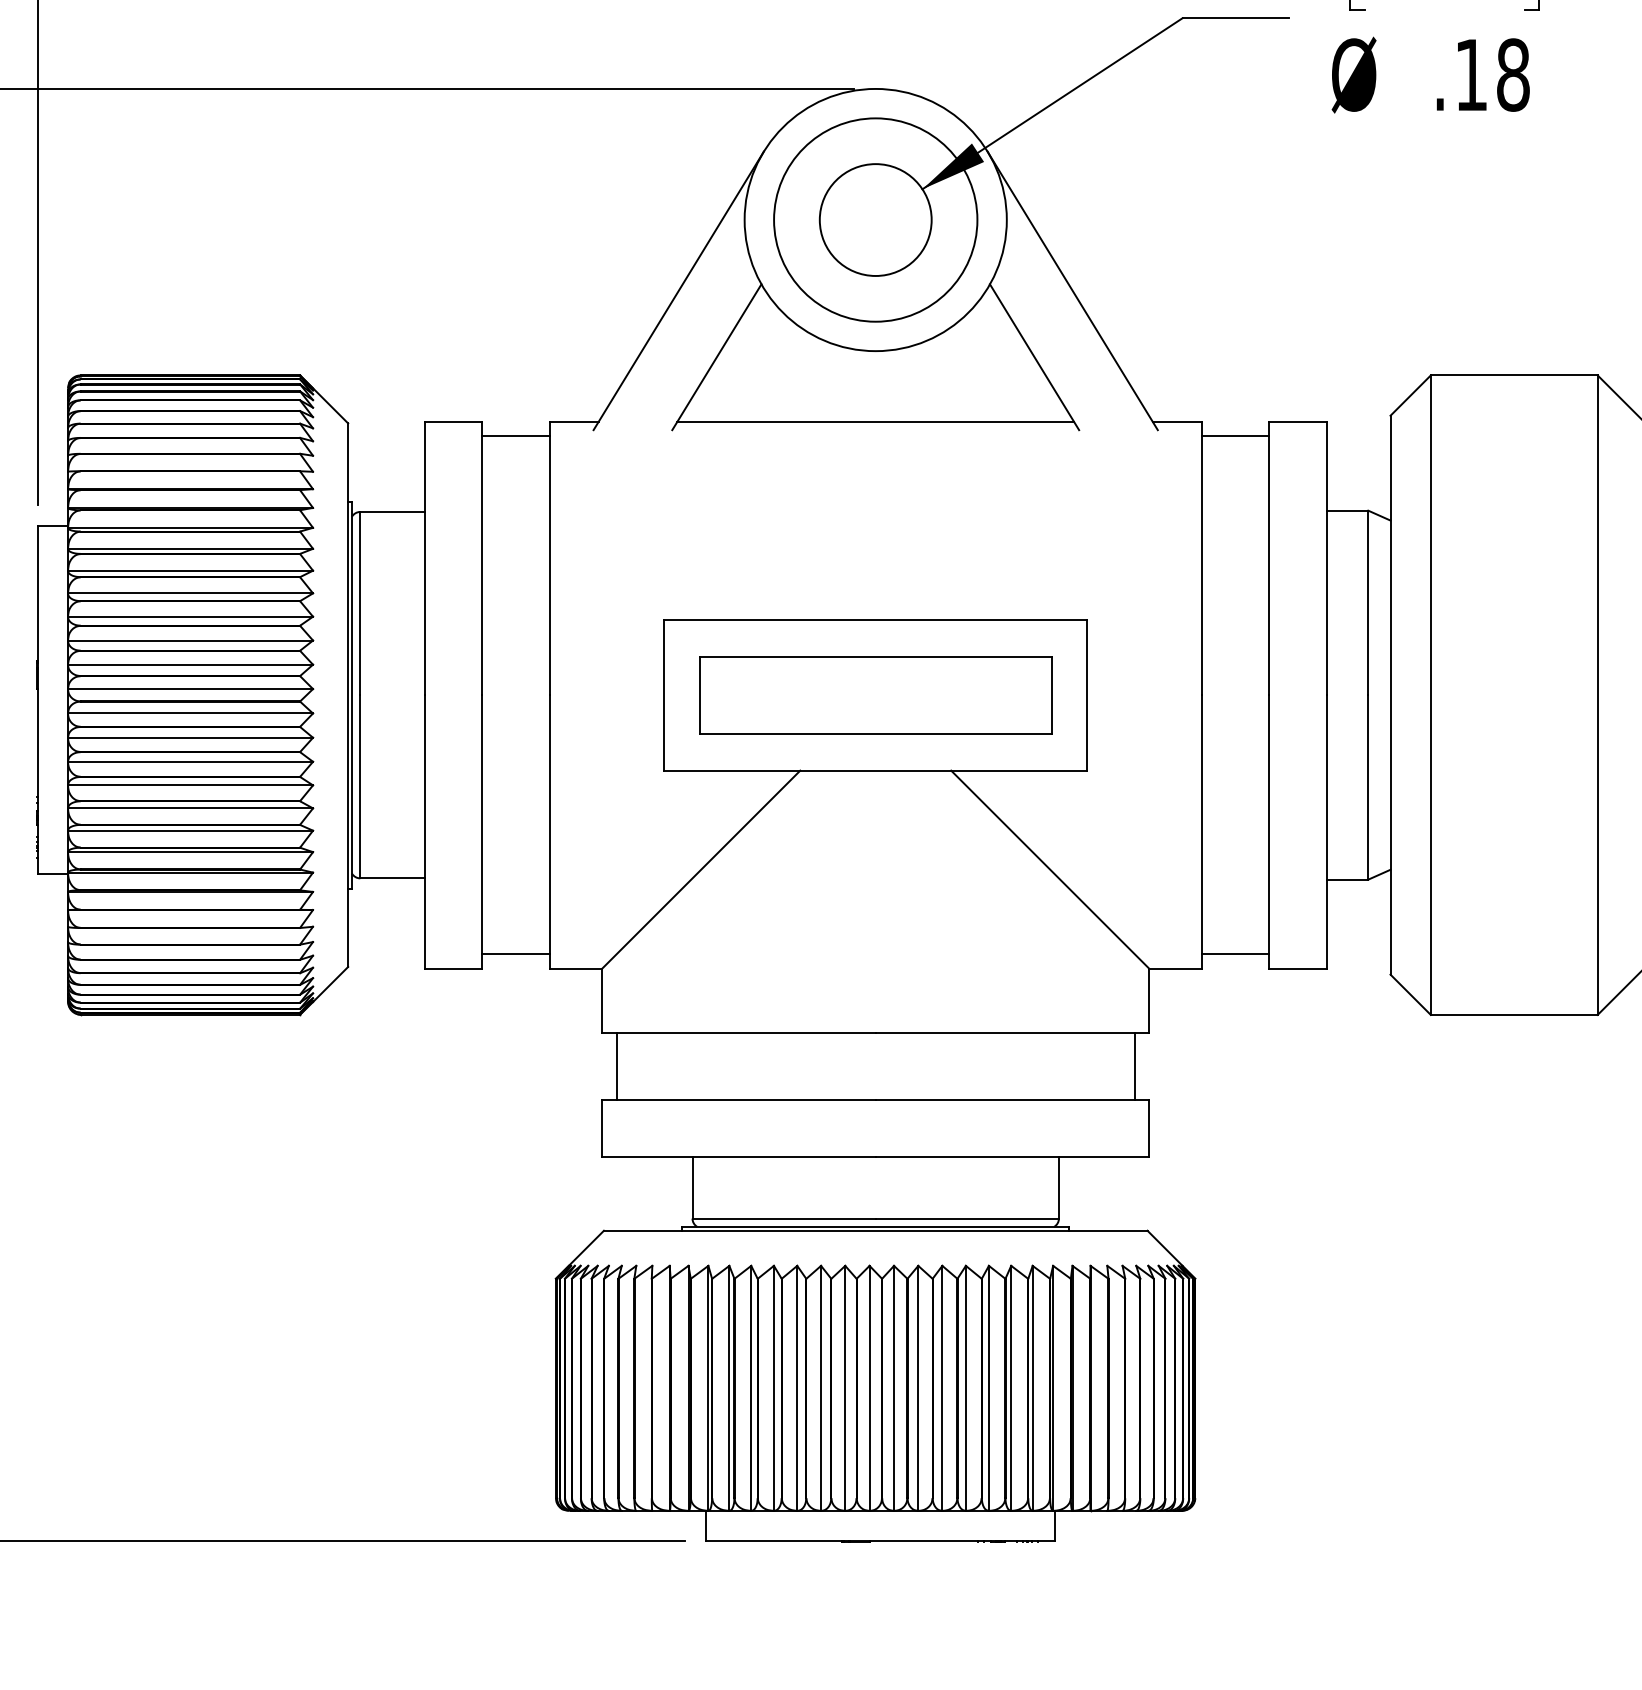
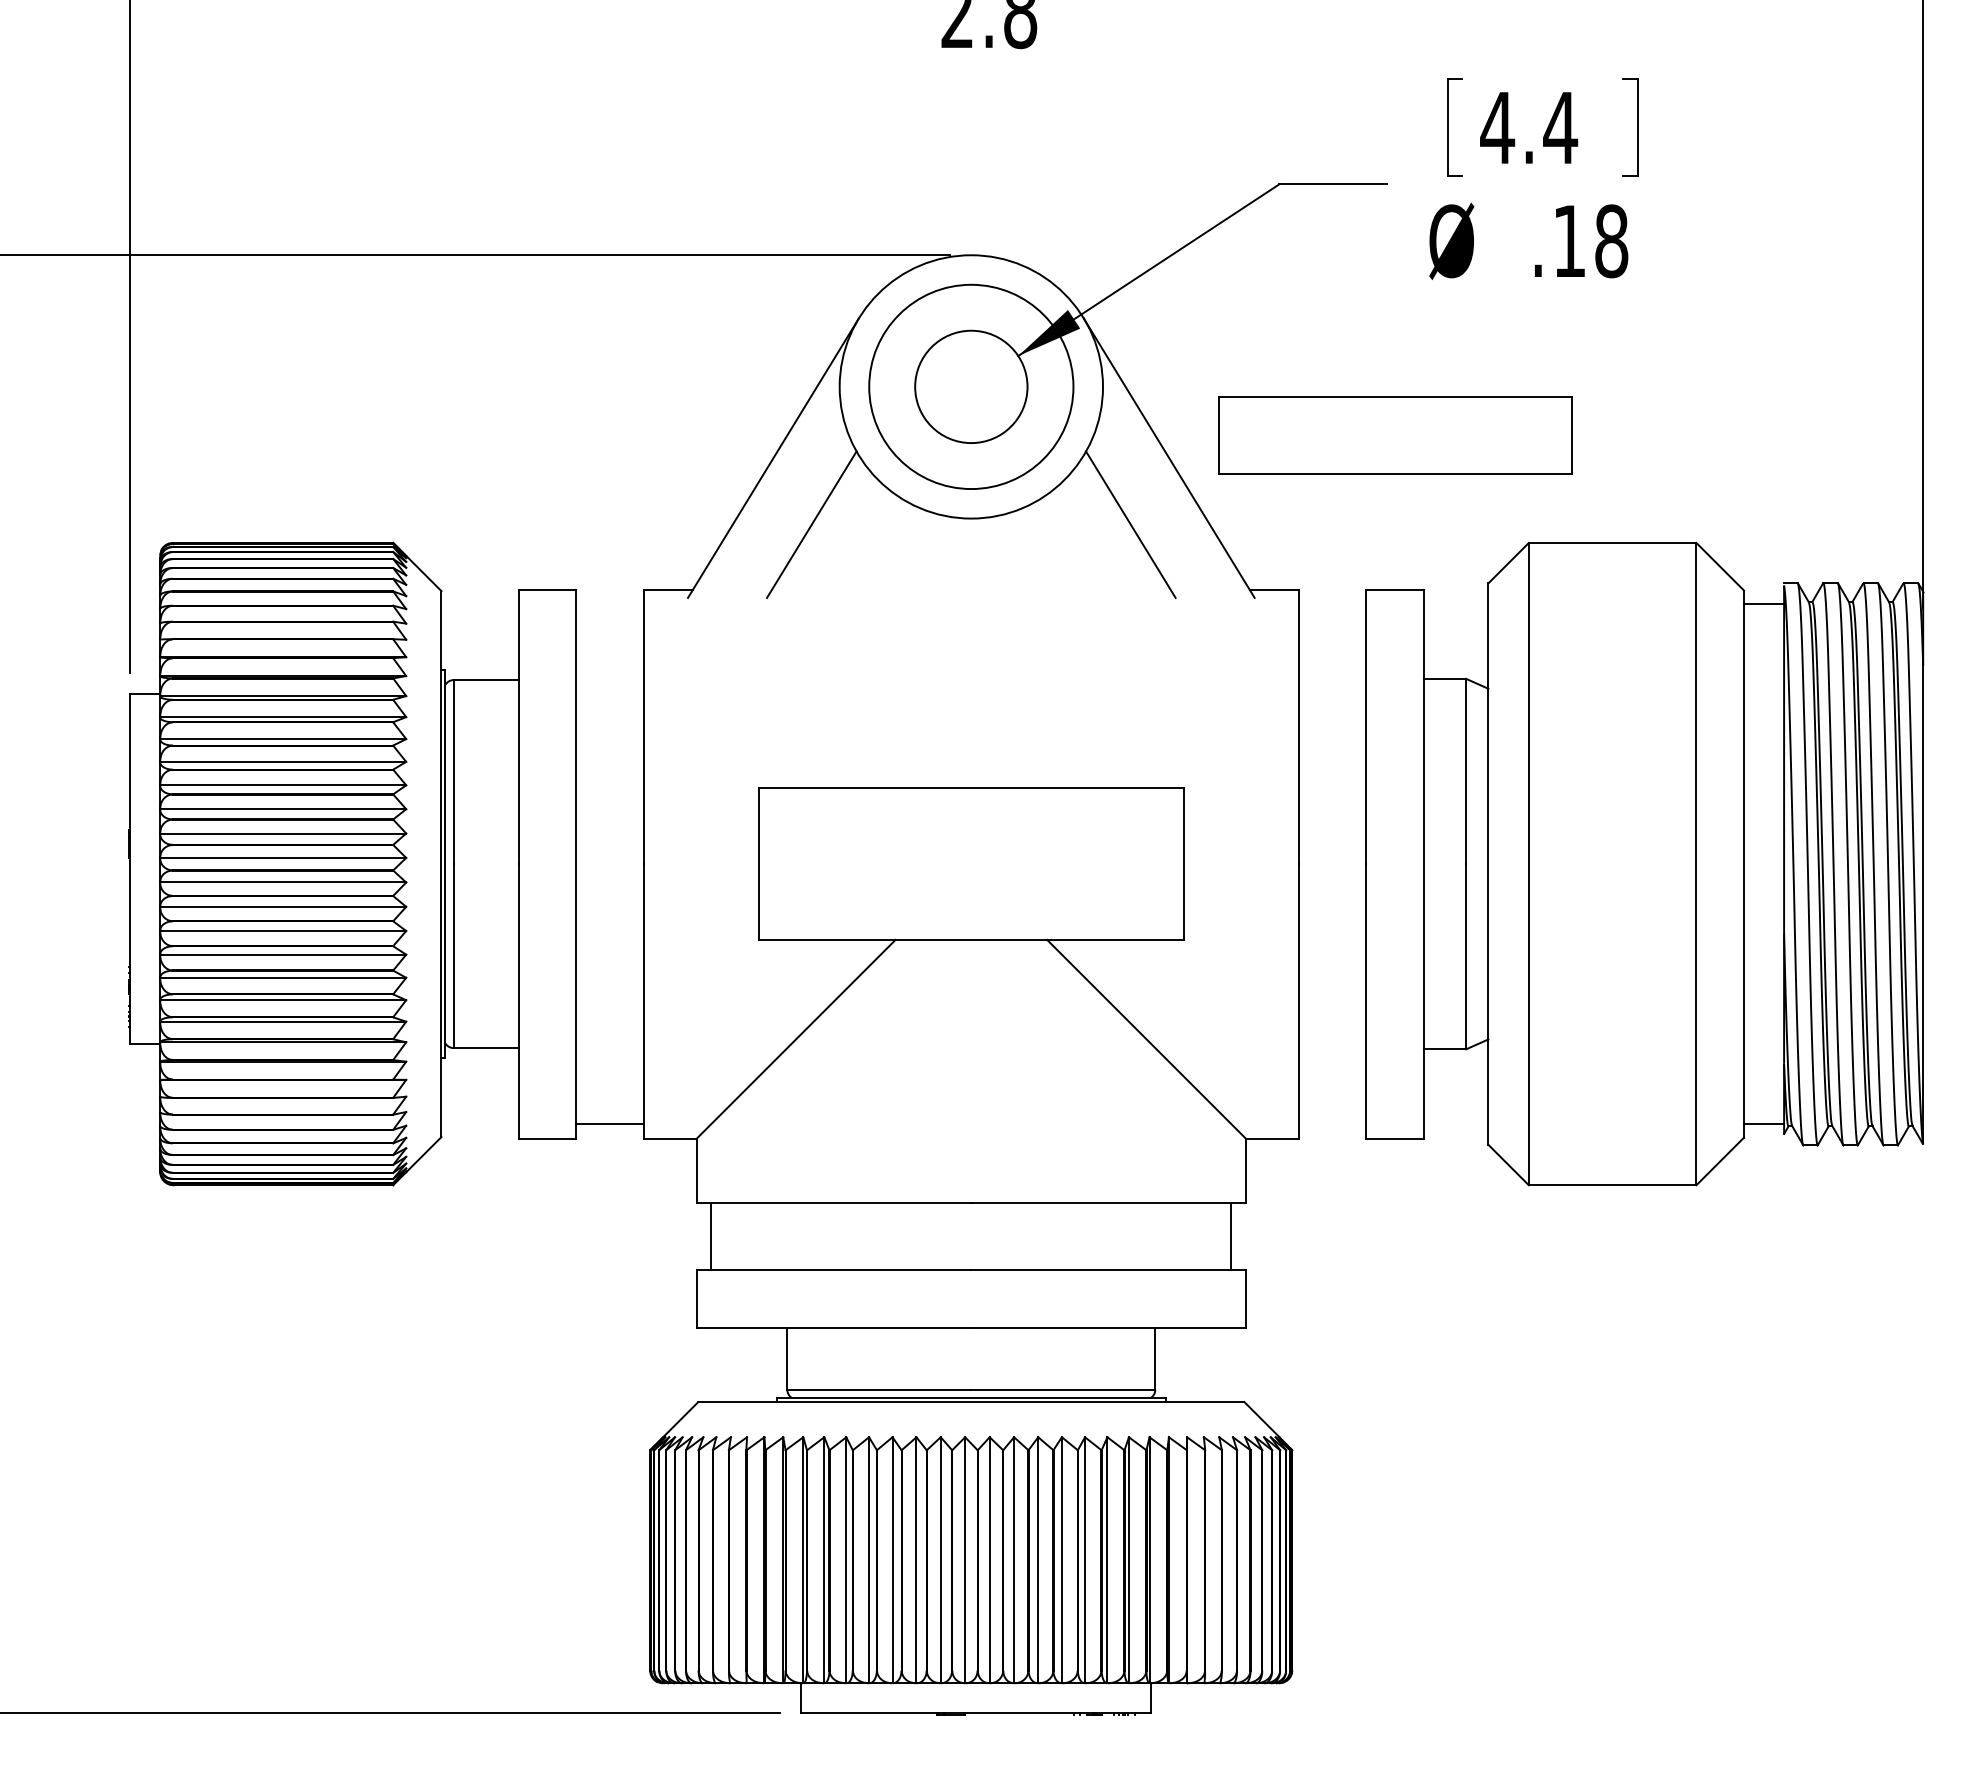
line: (875, 421) -> (971, 589), removed
line: (515, 436) -> (609, 604), removed
line: (1235, 436) -> (1332, 604), removed
part: (875, 695) -> (1395, 435), moved
line: (1235, 954) -> (1332, 1124), removed

